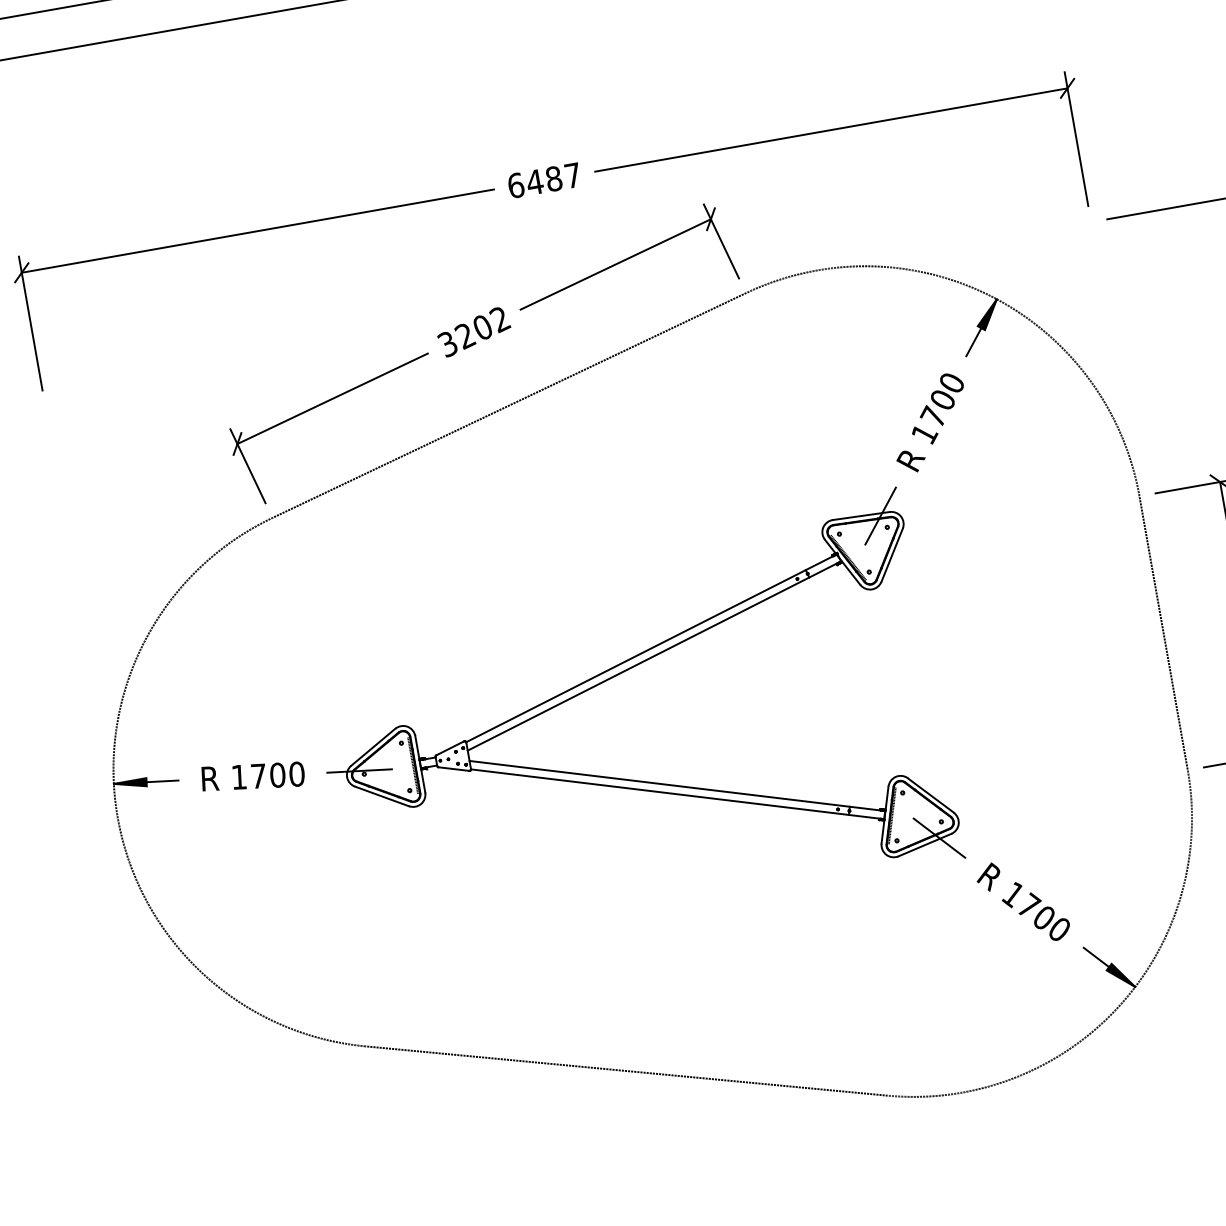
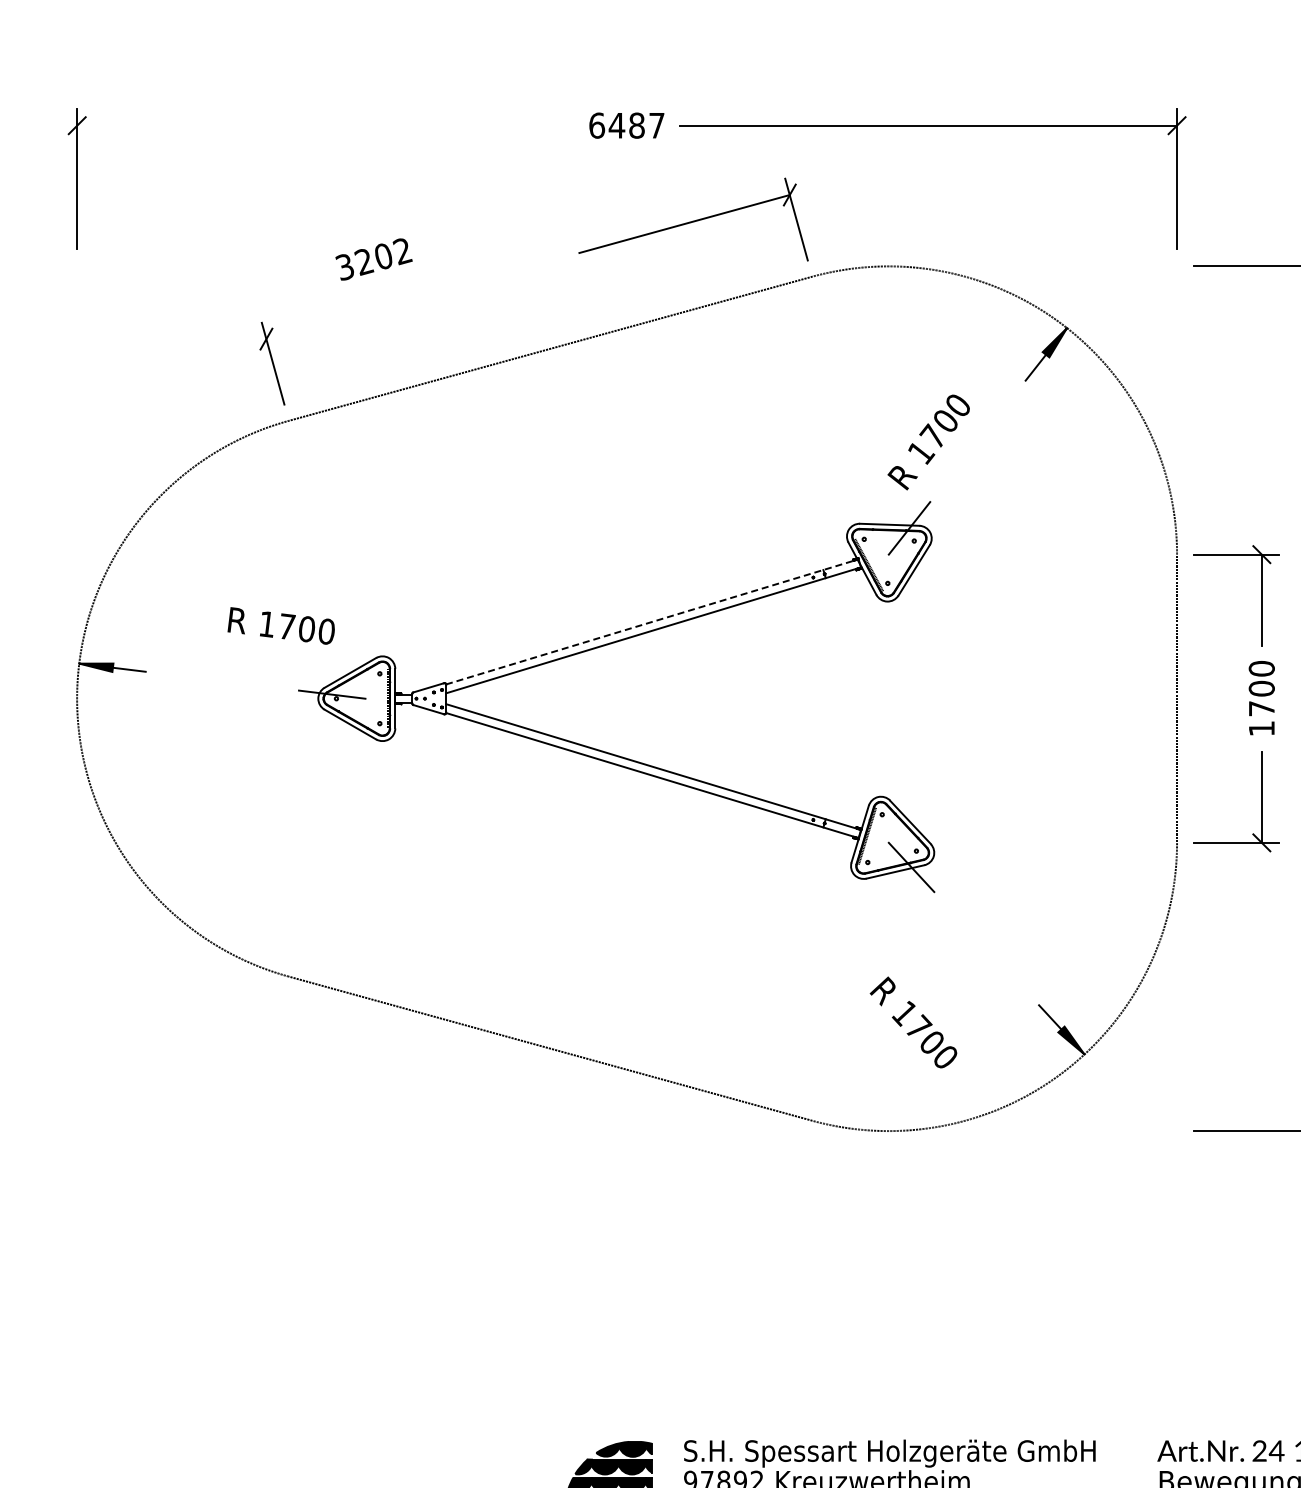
line: (257, 230) -> (325, 125), removed
text: (473, 332) -> (373, 259), moved
line: (332, 399) -> (371, 310), removed
text: (929, 423) -> (928, 442), moved
line: (651, 647) -> (652, 621), solid -> dashed
text: (251, 776) -> (280, 625), moved
text: (1023, 901) -> (913, 1022), moved

